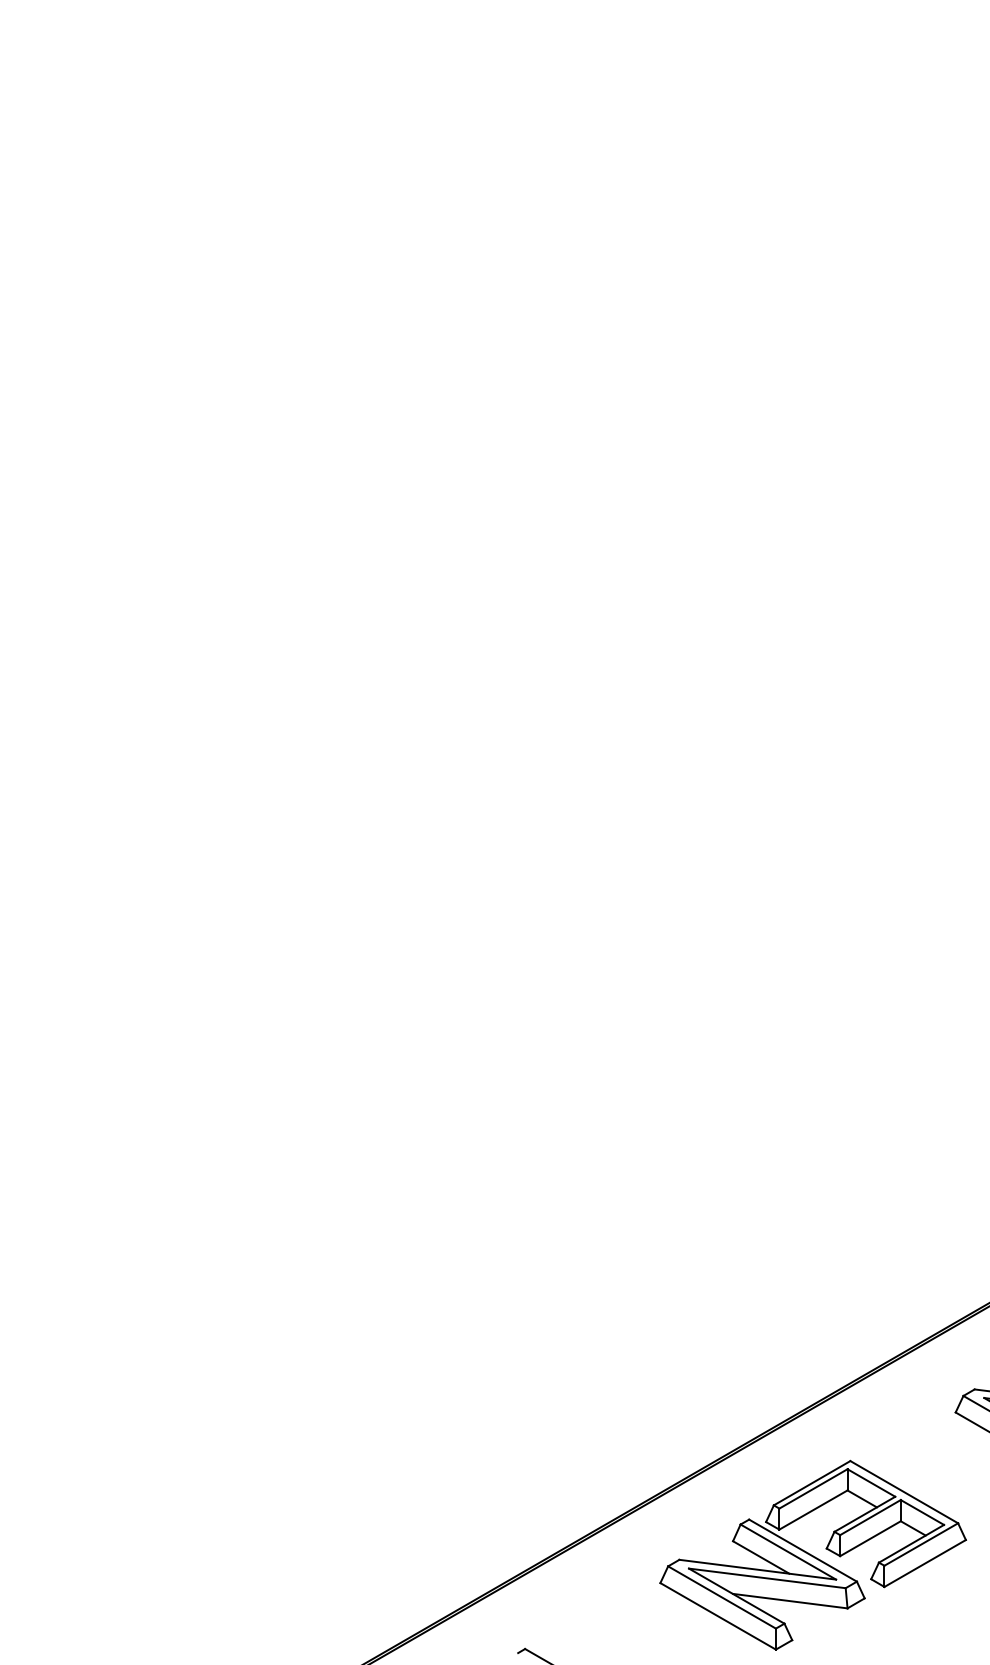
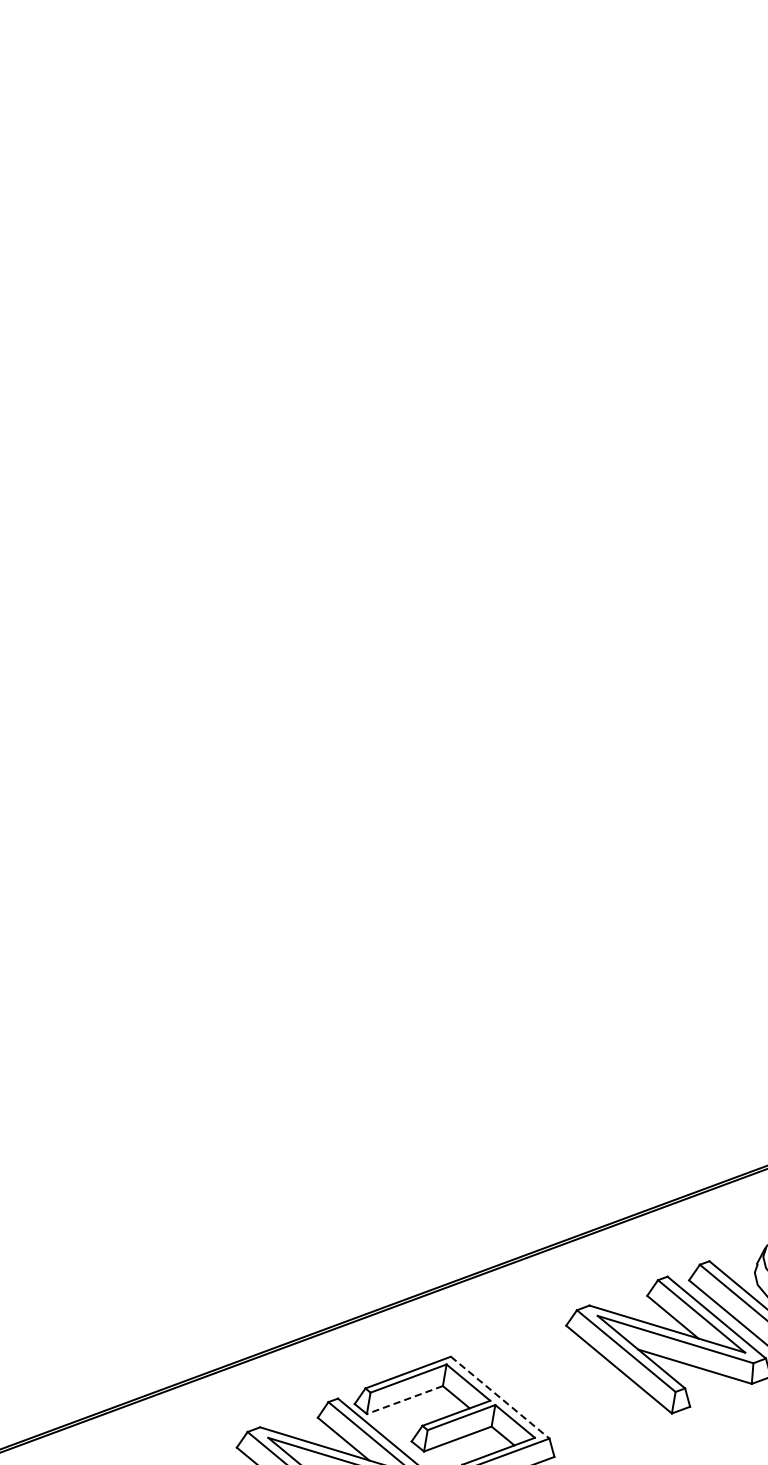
line: (904, 1492) -> (500, 1398), solid -> dashed
line: (813, 1510) -> (404, 1400), solid -> dashed

